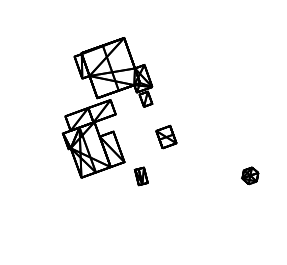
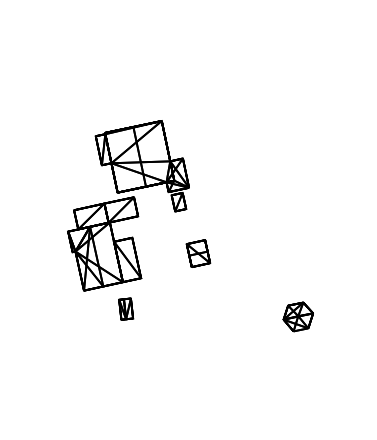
part: (141, 175) -> (126, 308), moved
part: (249, 175) -> (297, 316), size x1.4

